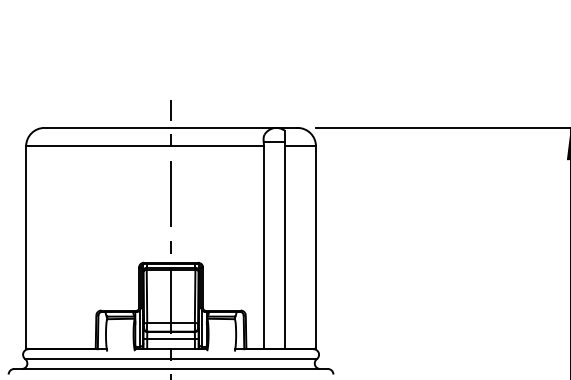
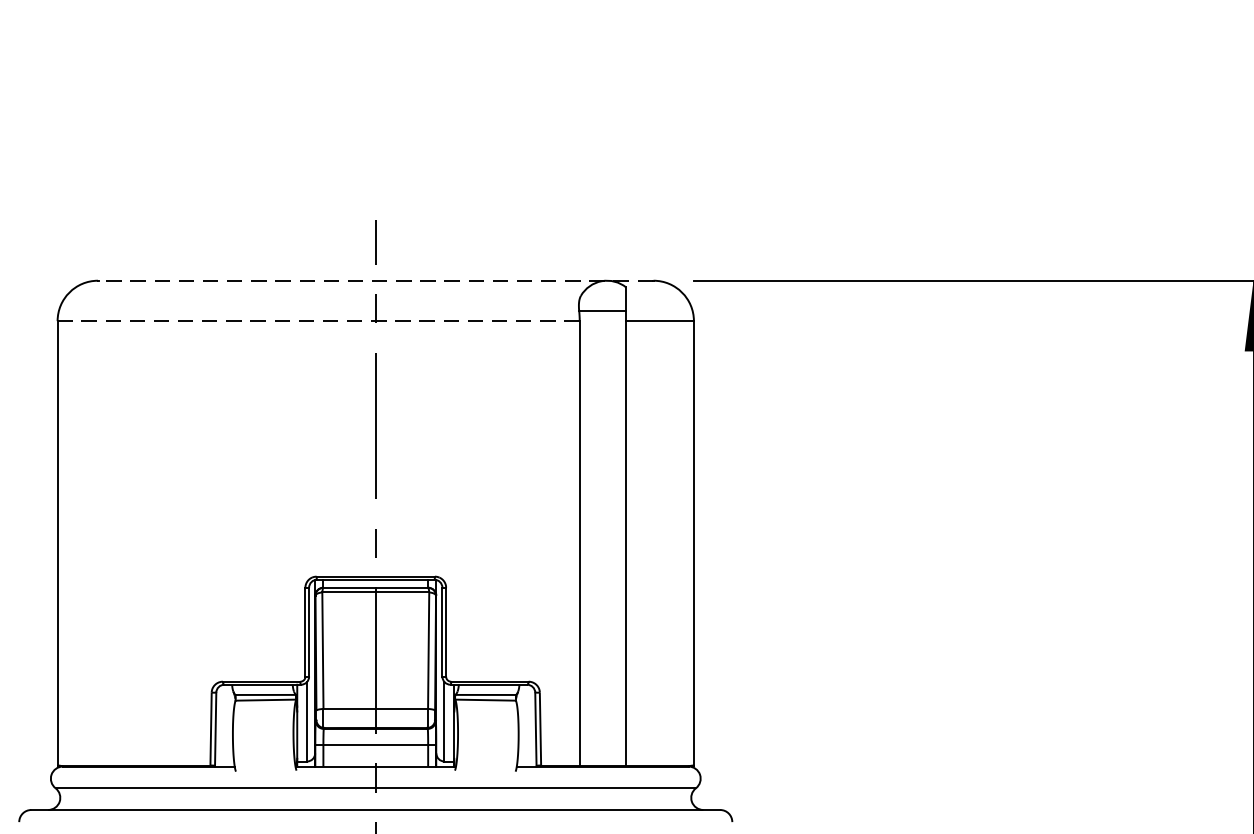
line: (170, 127) -> (374, 279), solid -> dashed
line: (145, 146) -> (319, 321), solid -> dashed

